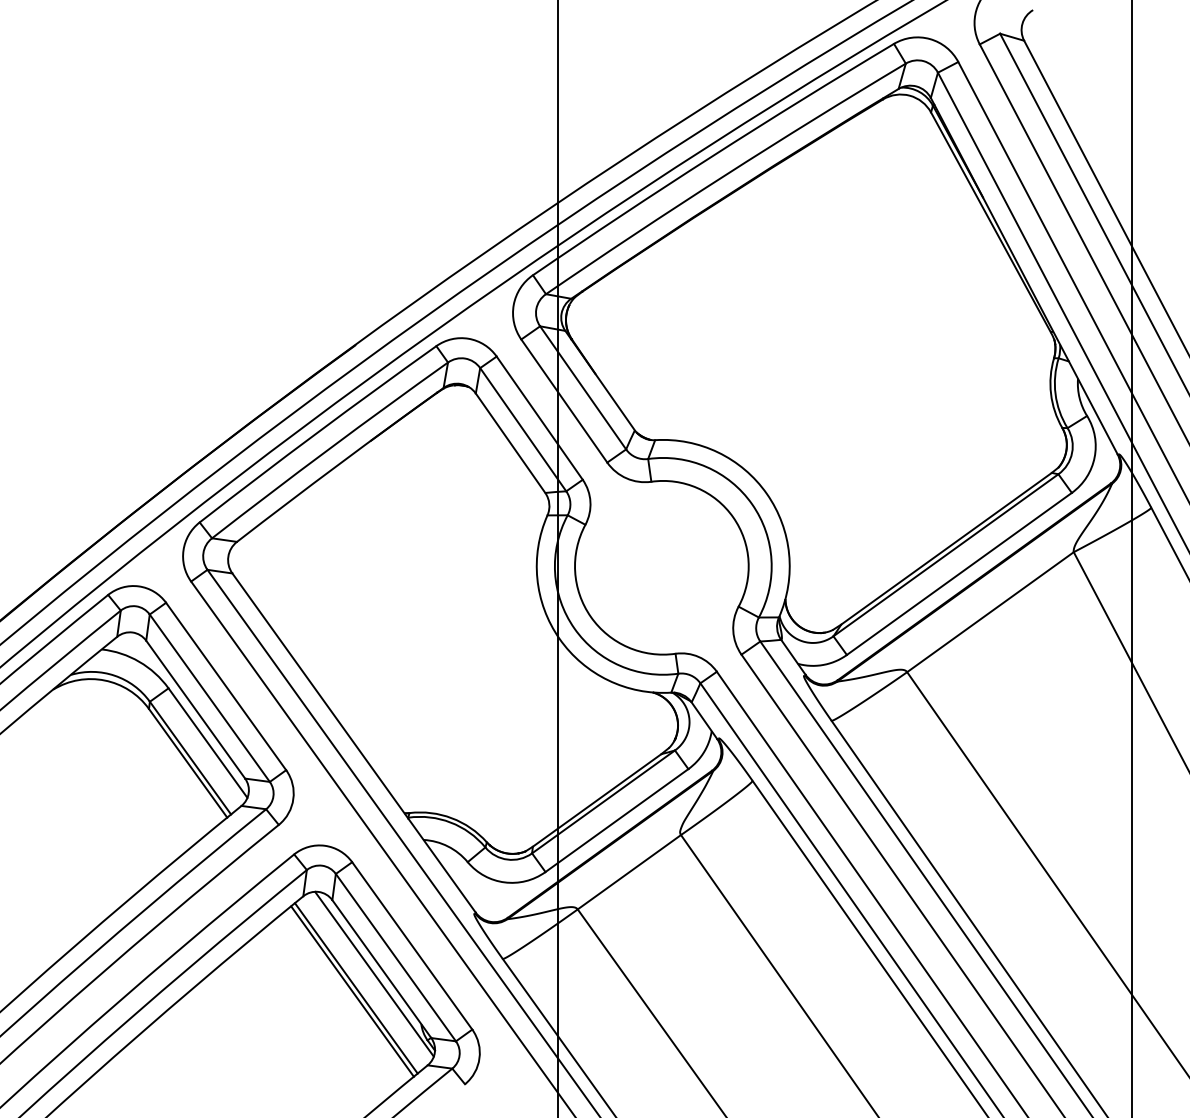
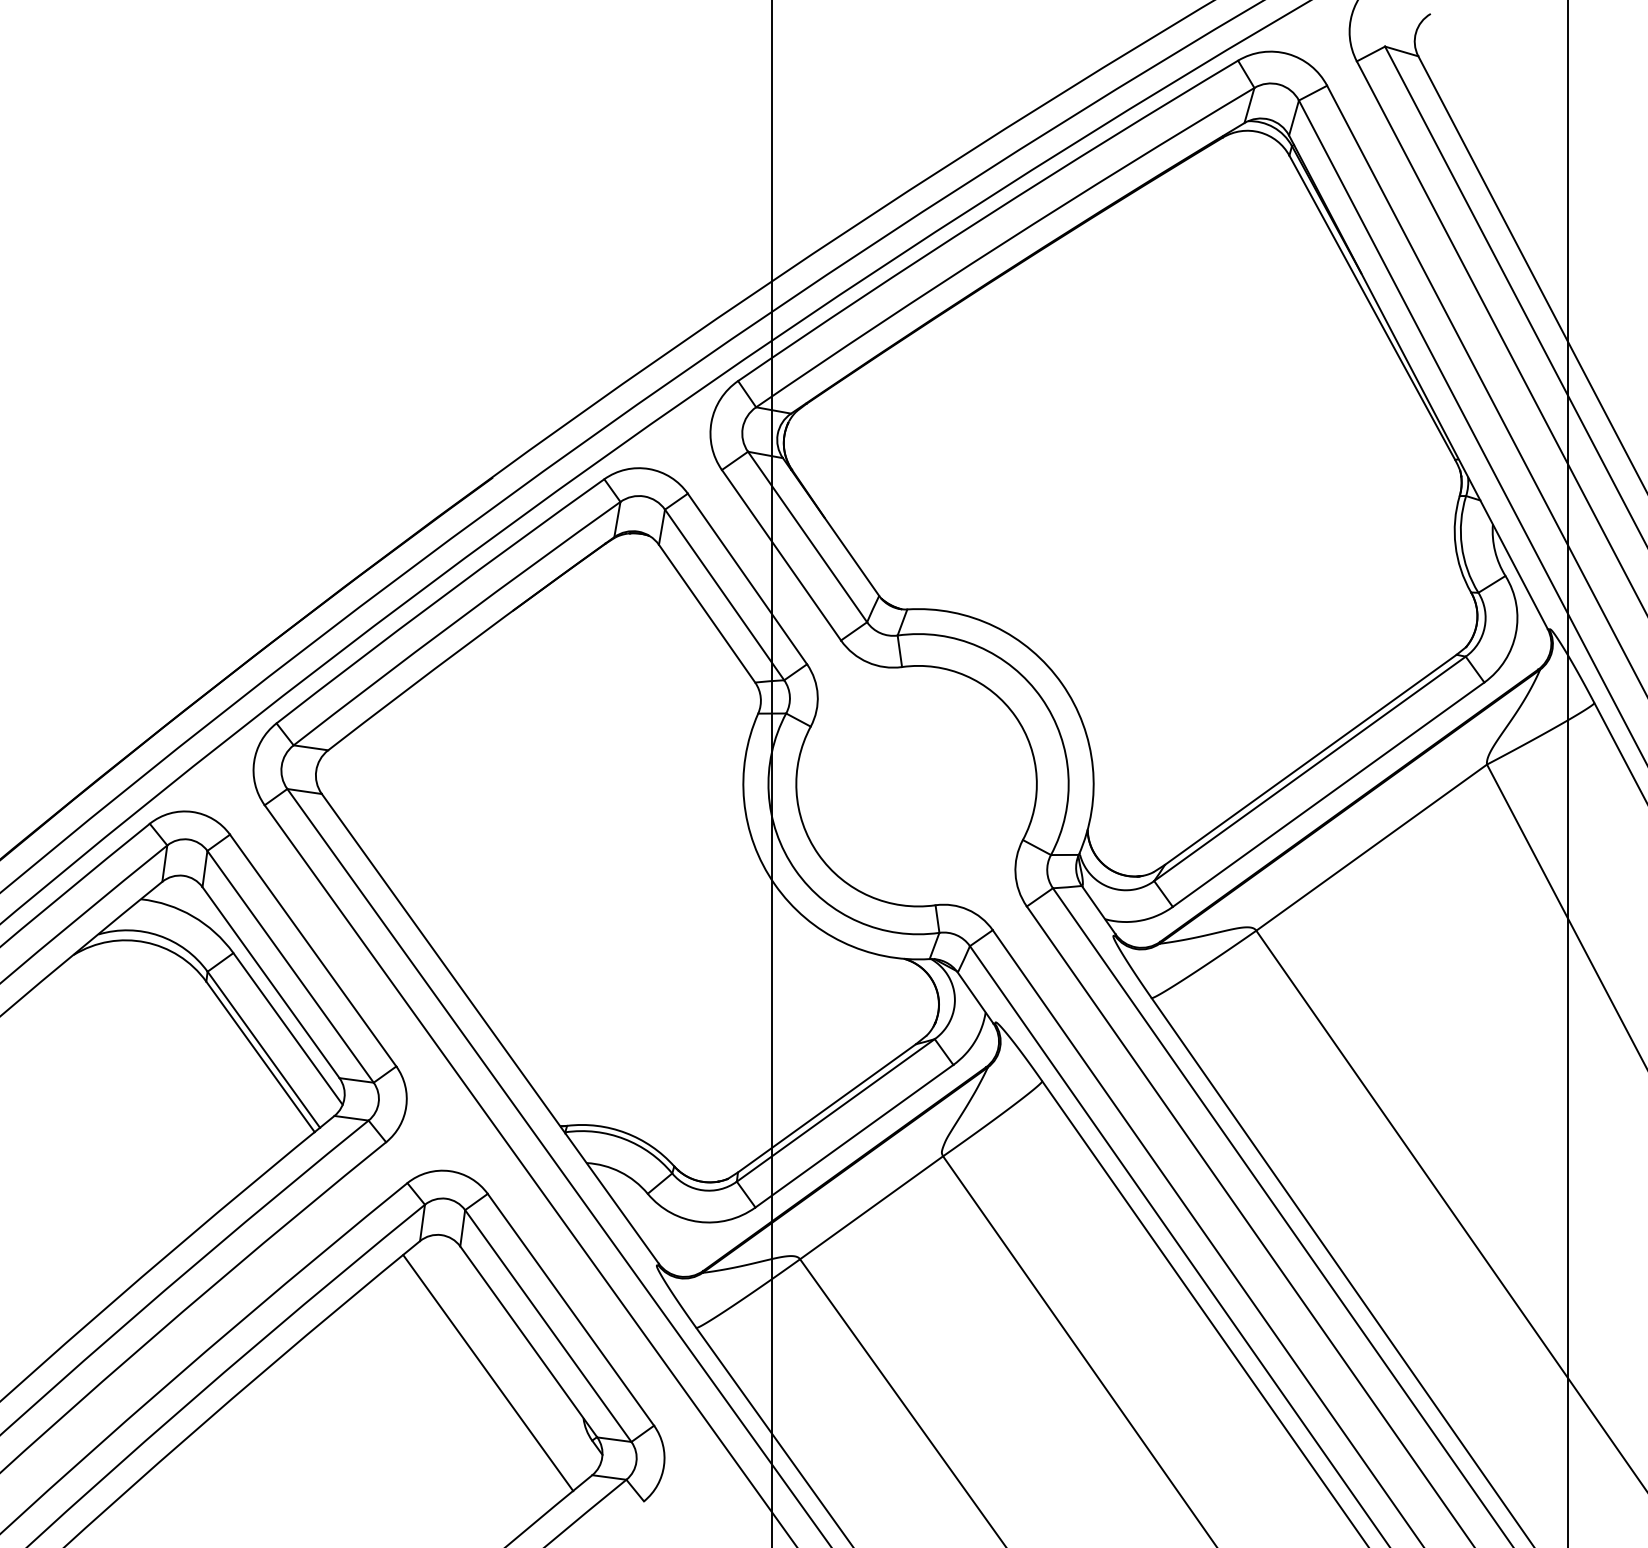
line: (374, 973) -> (518, 1348), removed
line: (356, 988) -> (493, 1368), removed

